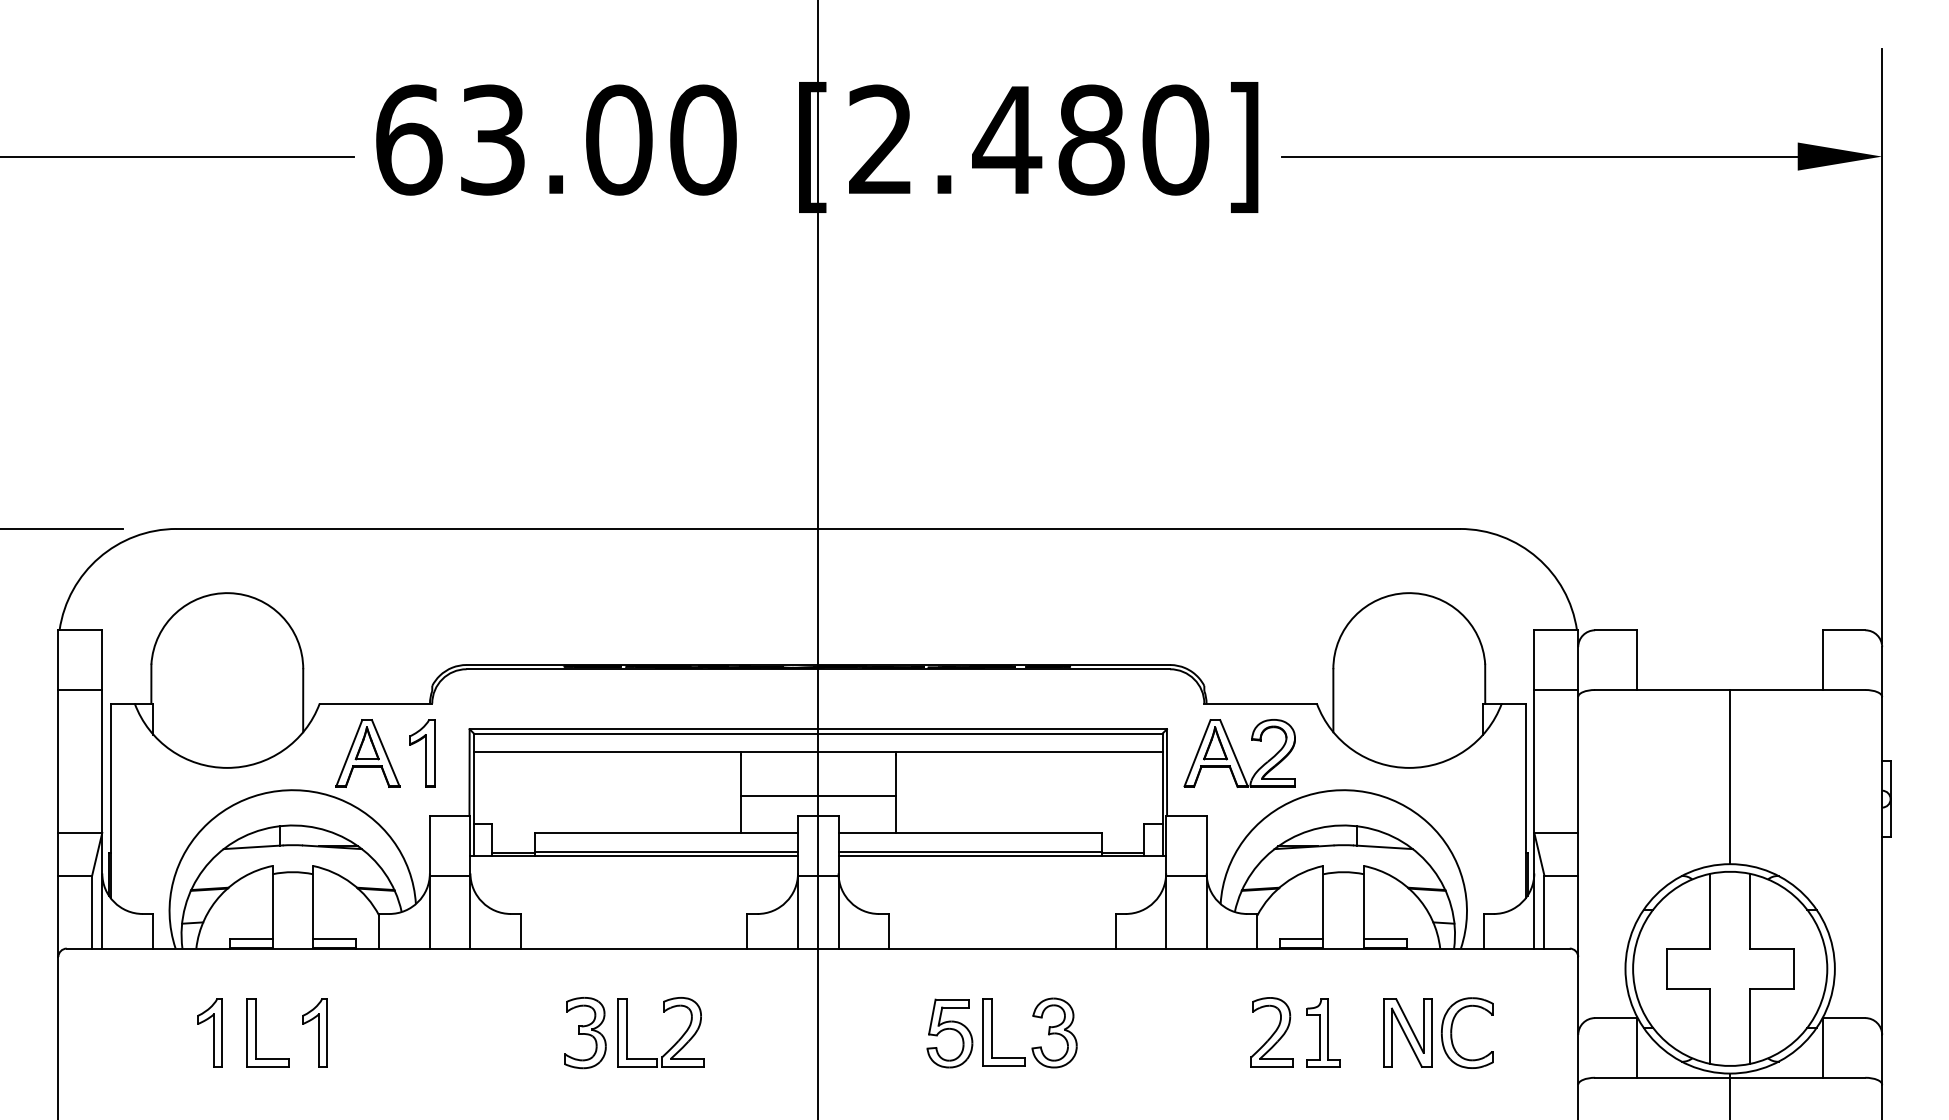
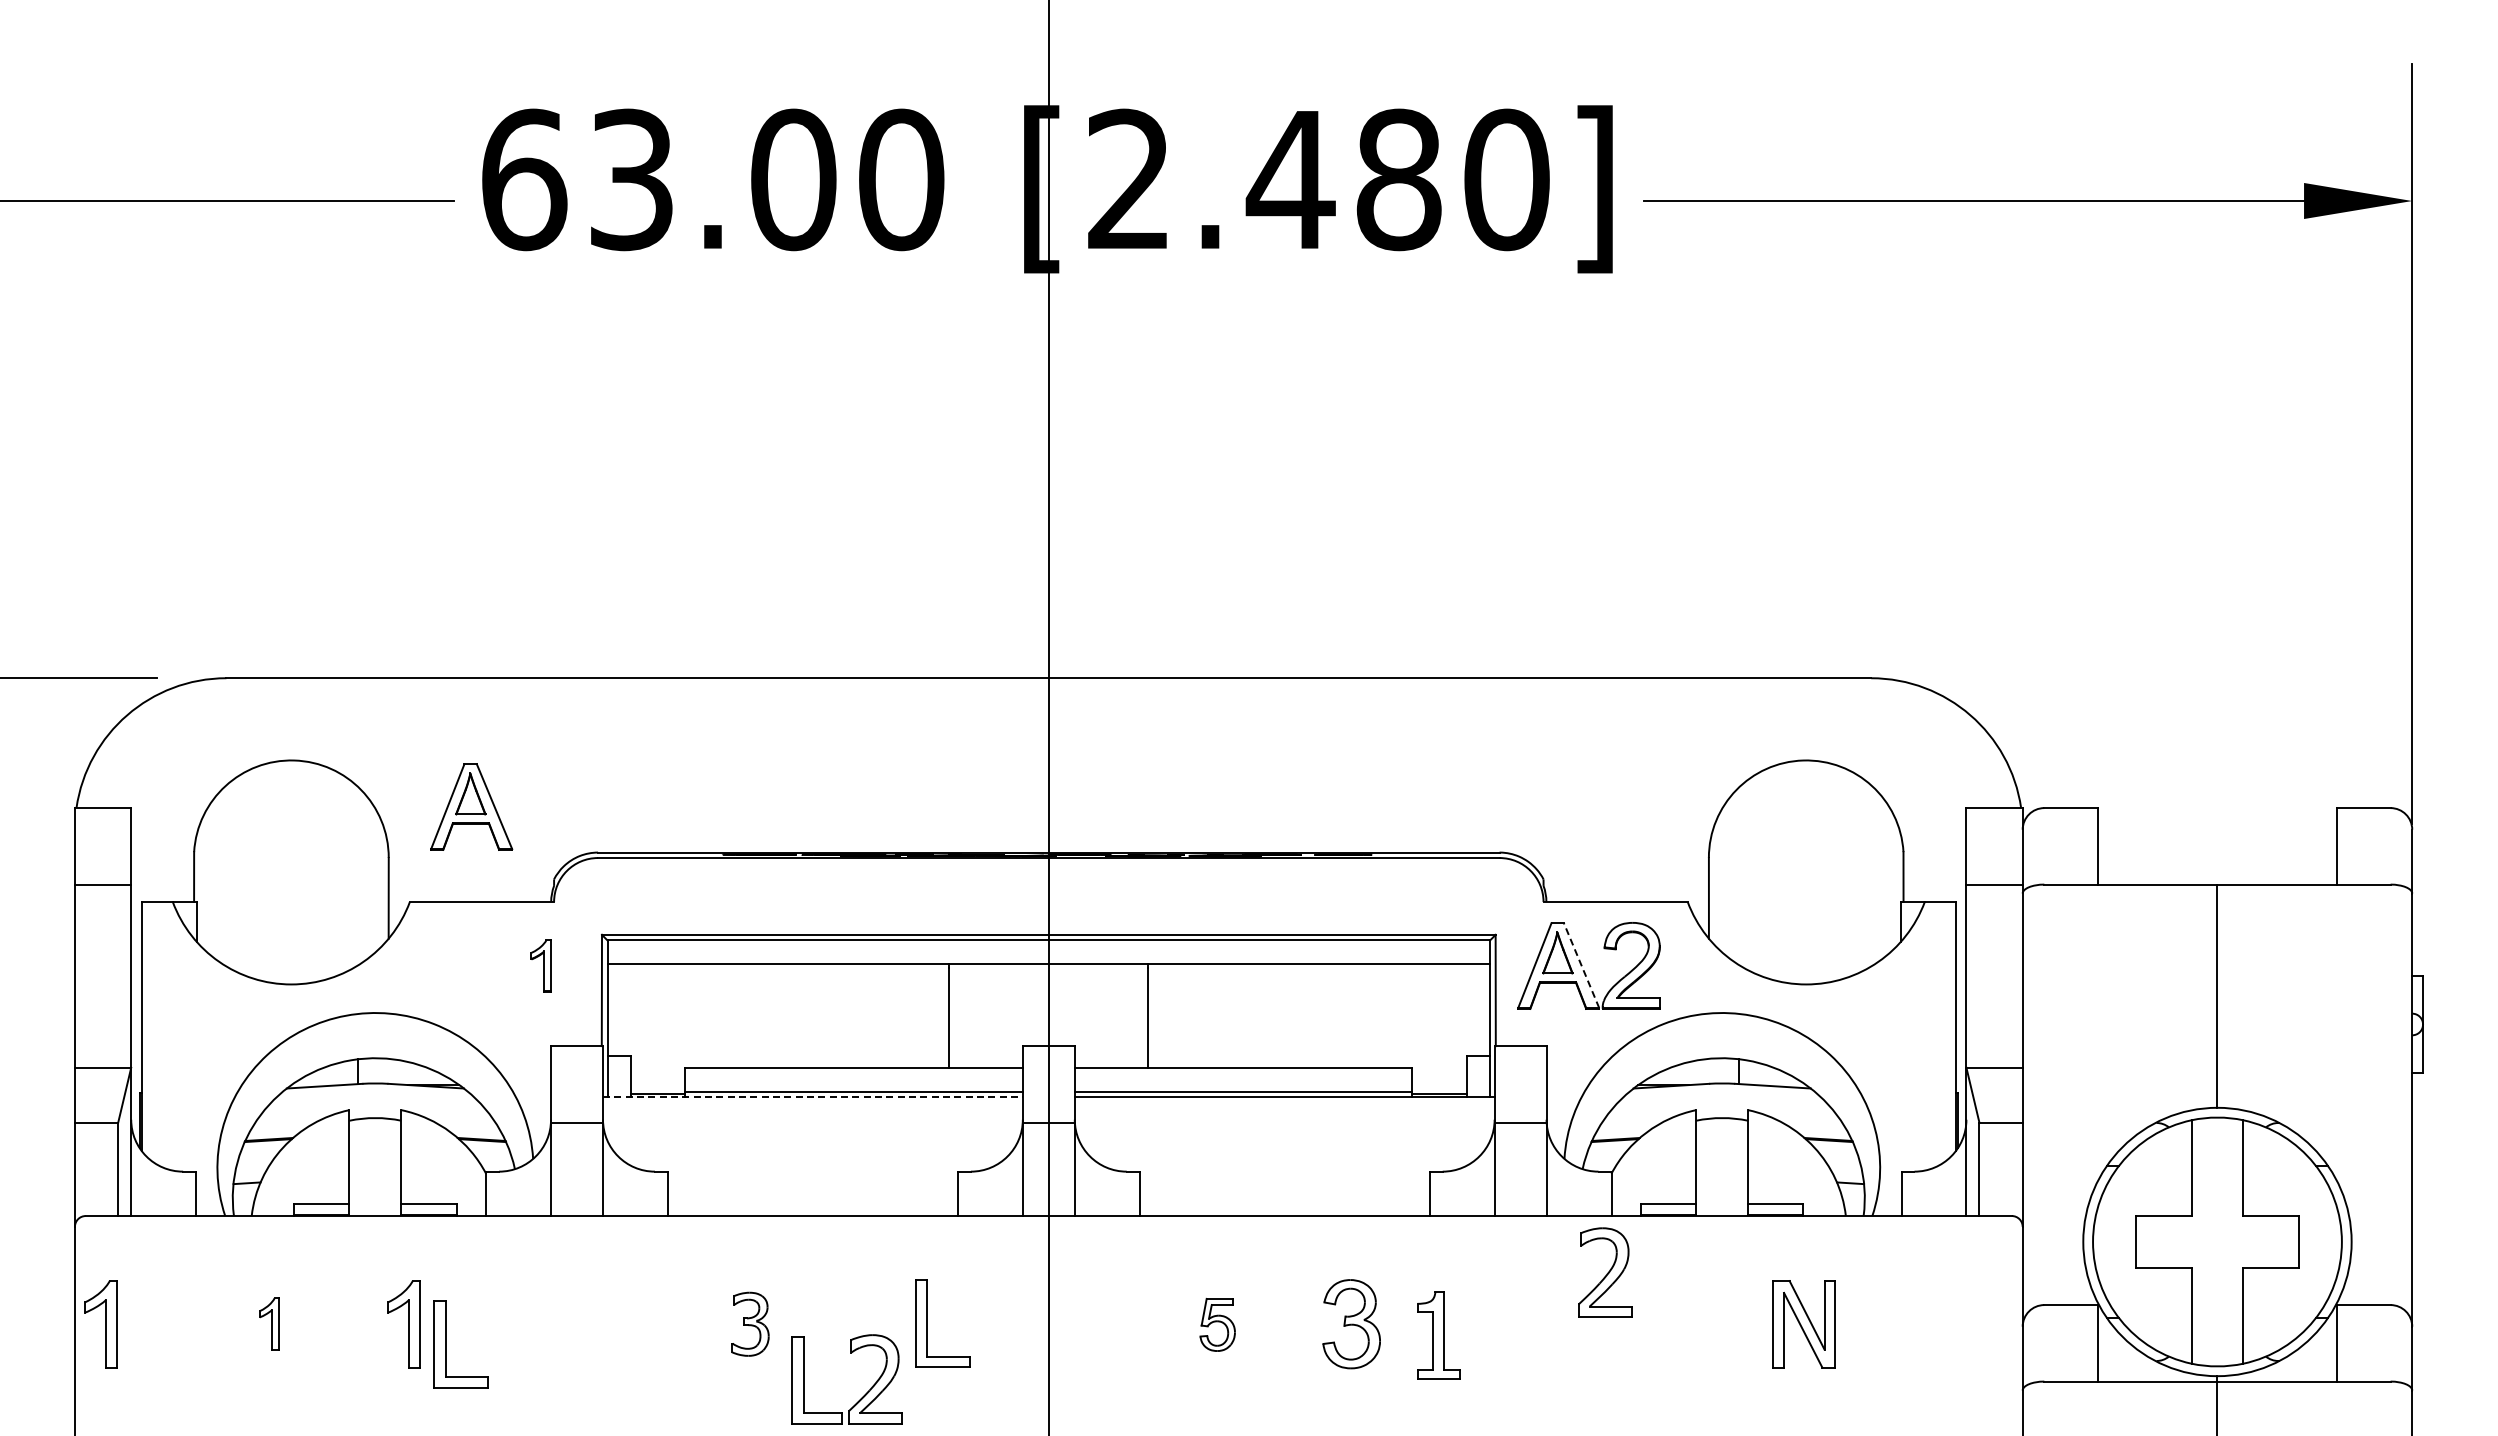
part: (367, 753) -> (471, 806), moved
part: (421, 753) -> (540, 965), size x0.6
line: (1233, 753) -> (1581, 965), solid -> dashed
line: (818, 796) -> (1048, 1020), removed
line: (633, 855) -> (812, 1096), solid -> dashed
part: (1452, 1028) -> (1861, 1318), removed
part: (992, 1032) -> (927, 1323), moved
part: (1272, 1032) -> (1605, 1272), moved
part: (78, 1033) -> (100, 1324), added
part: (209, 1033) -> (268, 1324), size x0.6
part: (256, 1033) -> (446, 1344), moved
part: (585, 1033) -> (750, 1324), size x0.7
part: (949, 1033) -> (1217, 1324), size x0.6
part: (1323, 1033) -> (1438, 1335), moved
part: (673, 1044) -> (863, 1395), moved

